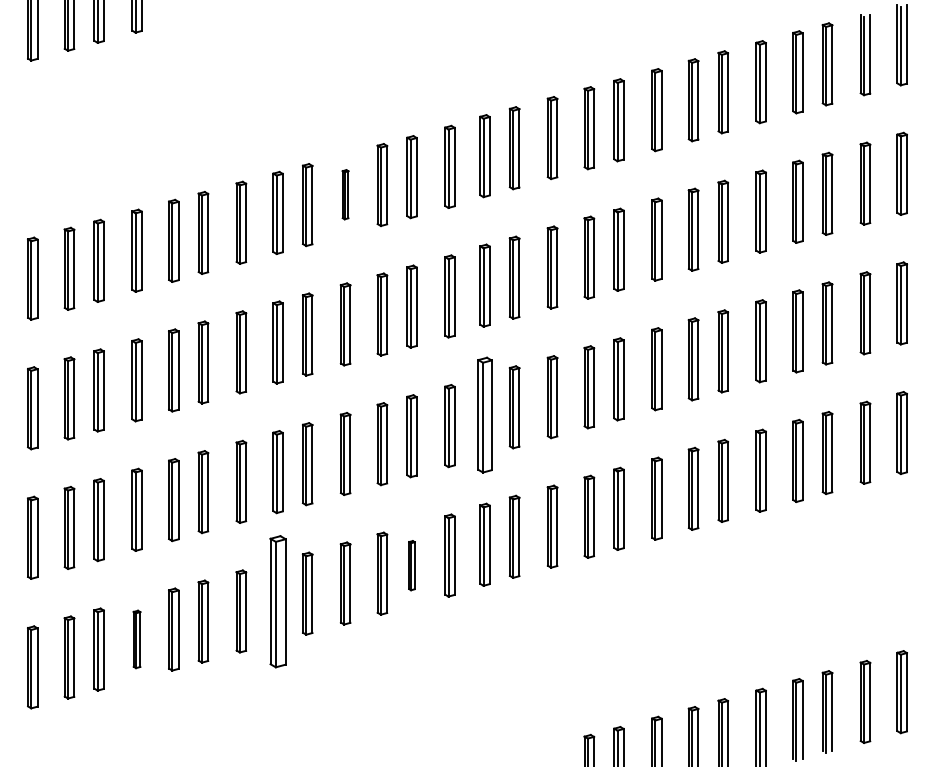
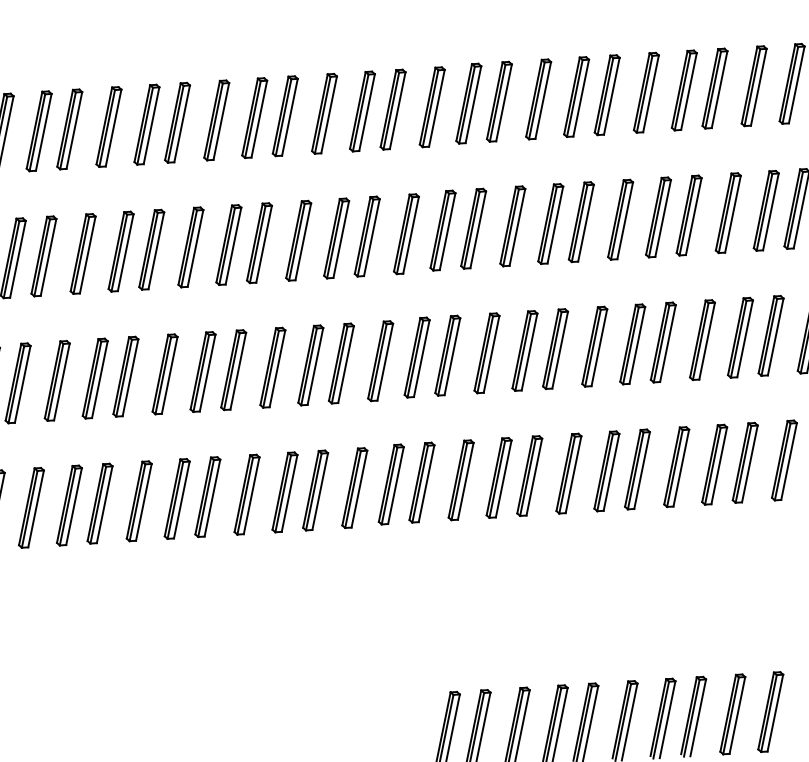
part: (345, 194) -> (324, 113), size x1.67
part: (484, 415) -> (416, 357), size x0.71
part: (411, 565) -> (315, 490), size x1.67
part: (277, 601) -> (176, 498), size x0.62
part: (136, 639) -> (30, 507), size x1.43

